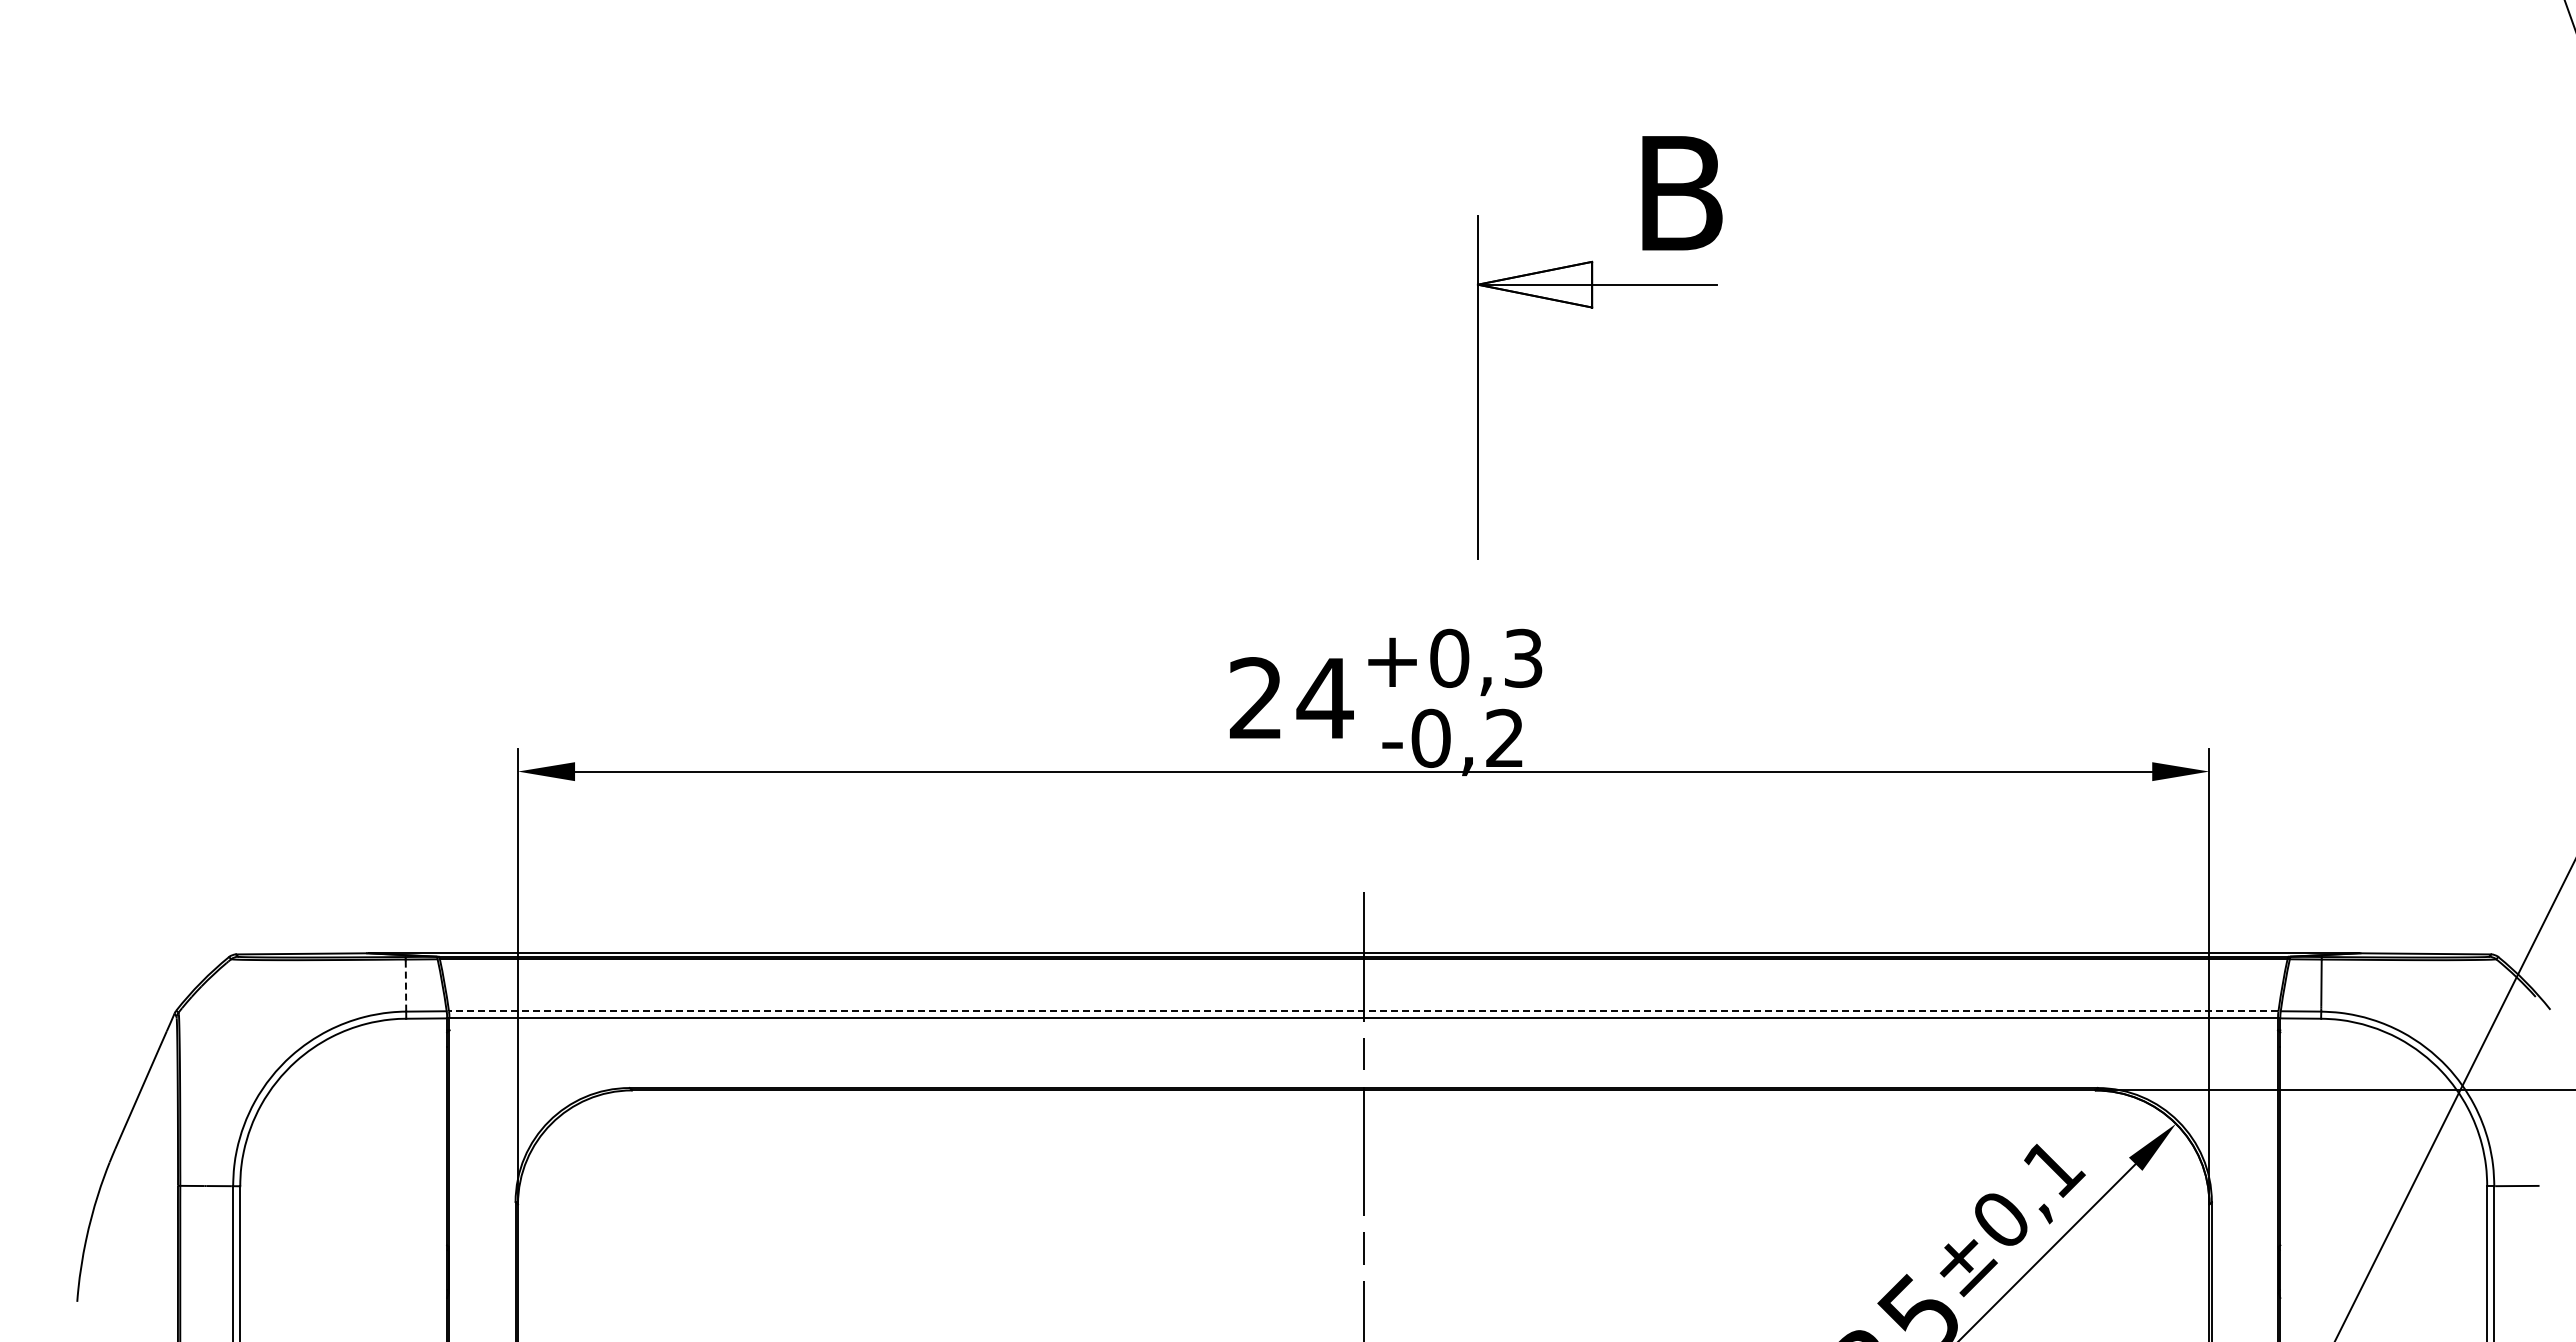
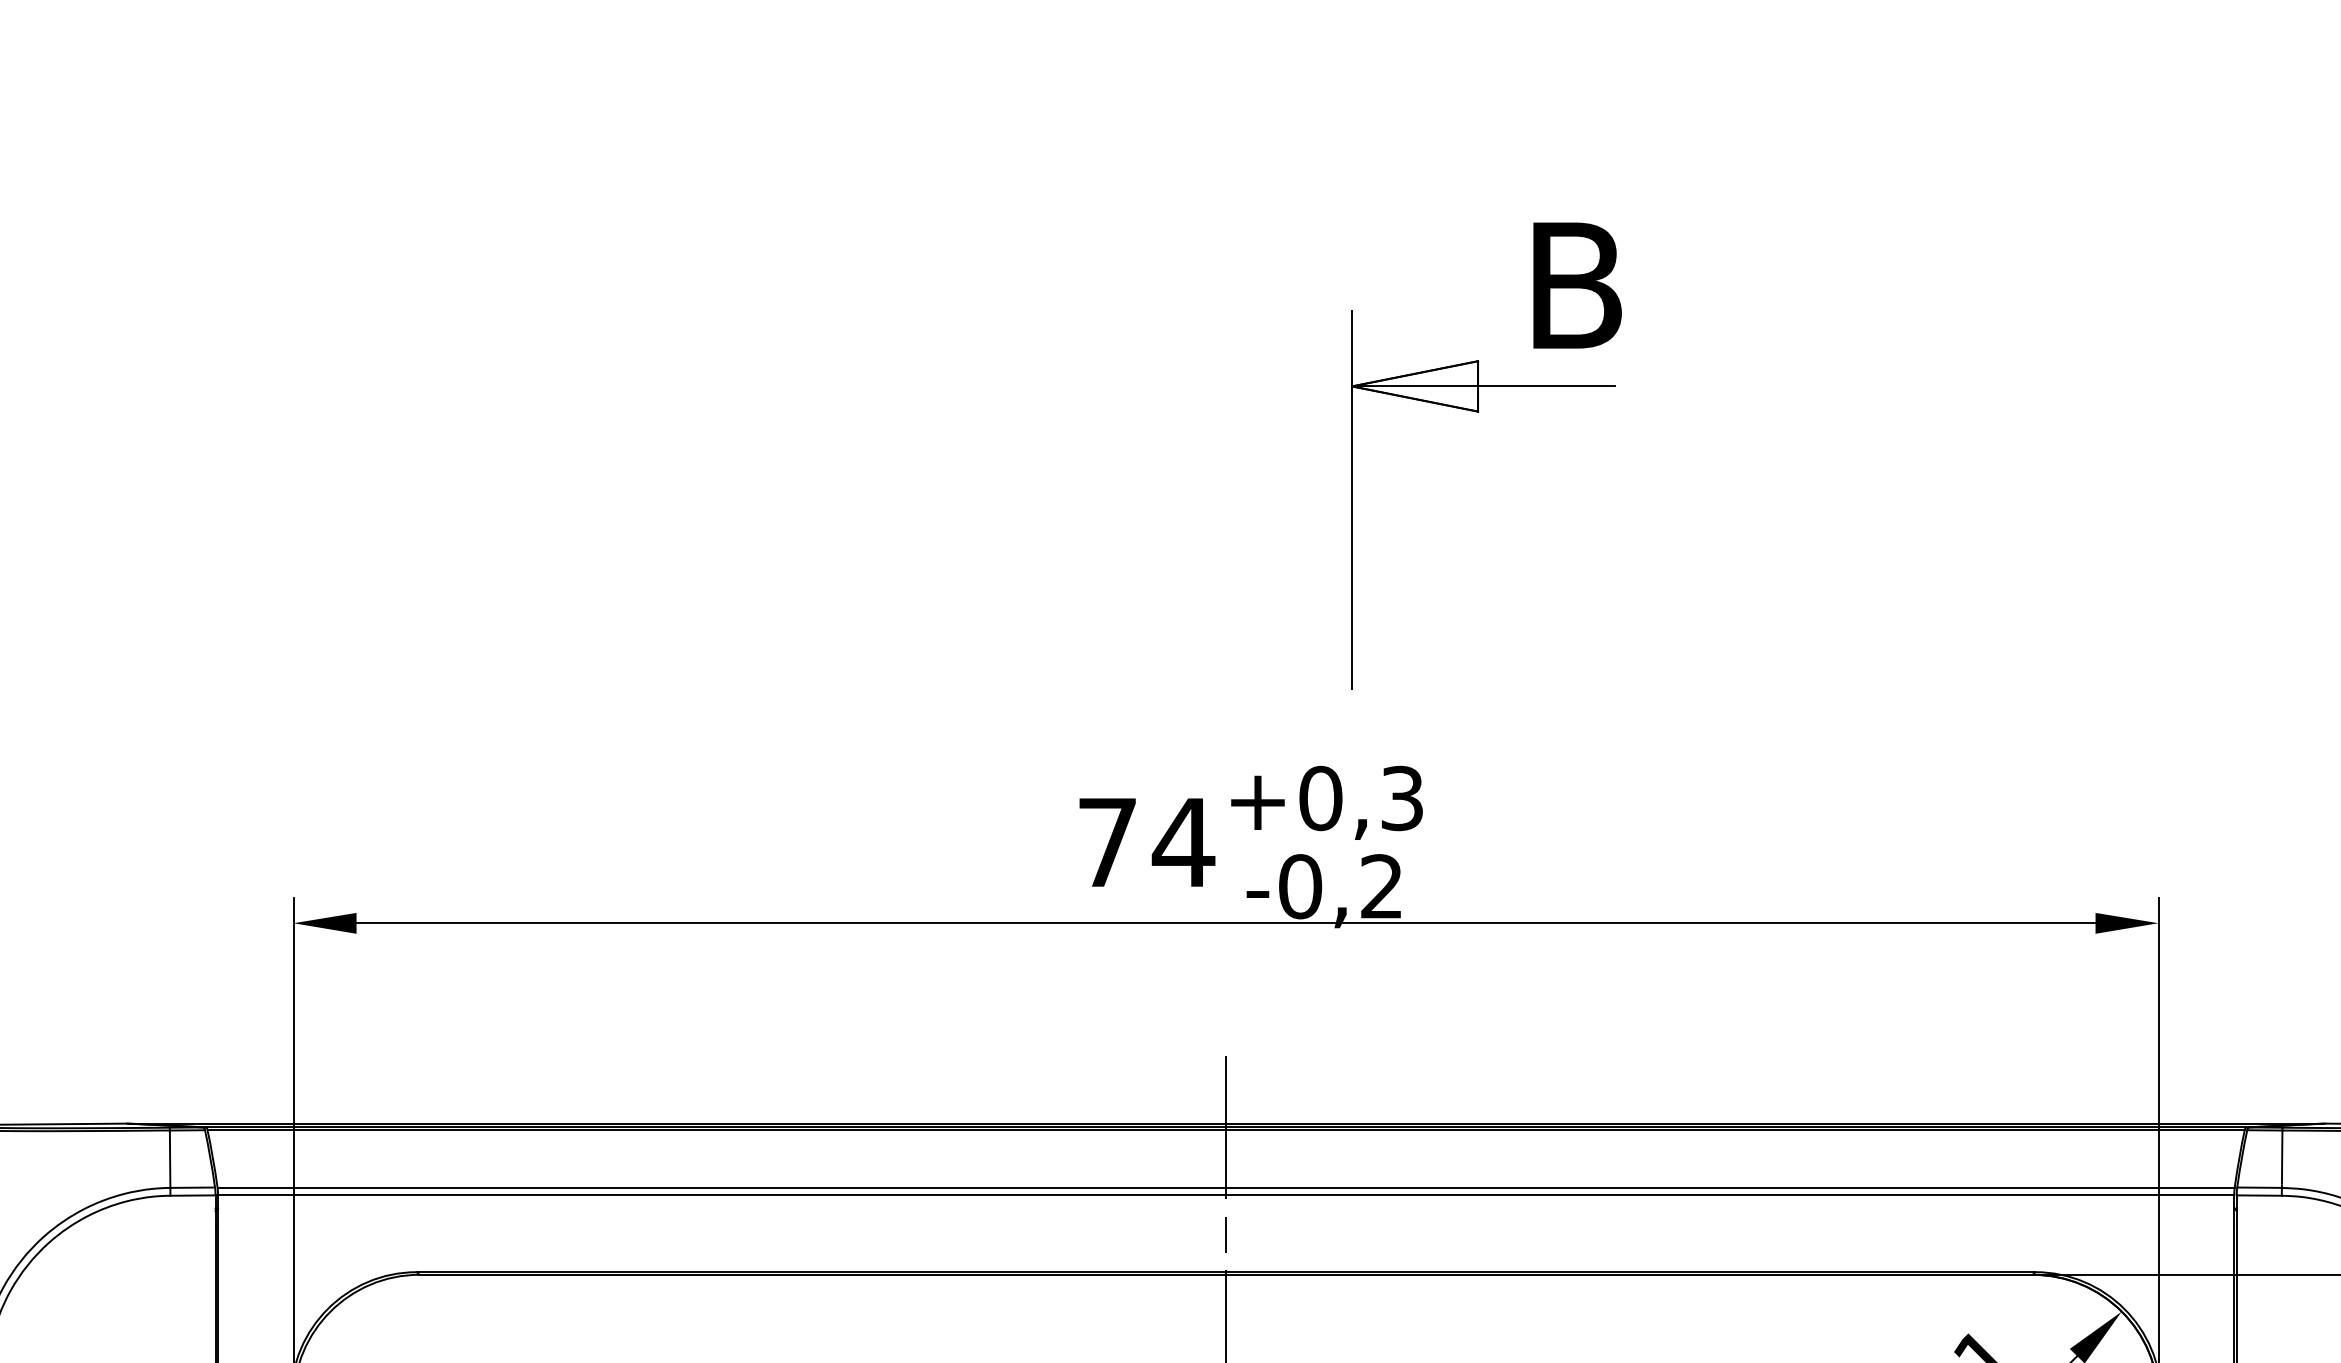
text: (1255, 697) -> (1106, 841), 24 -> 74
line: (405, 986) -> (169, 1160), dashed -> solid
line: (1363, 1011) -> (1225, 1187), dashed -> solid

